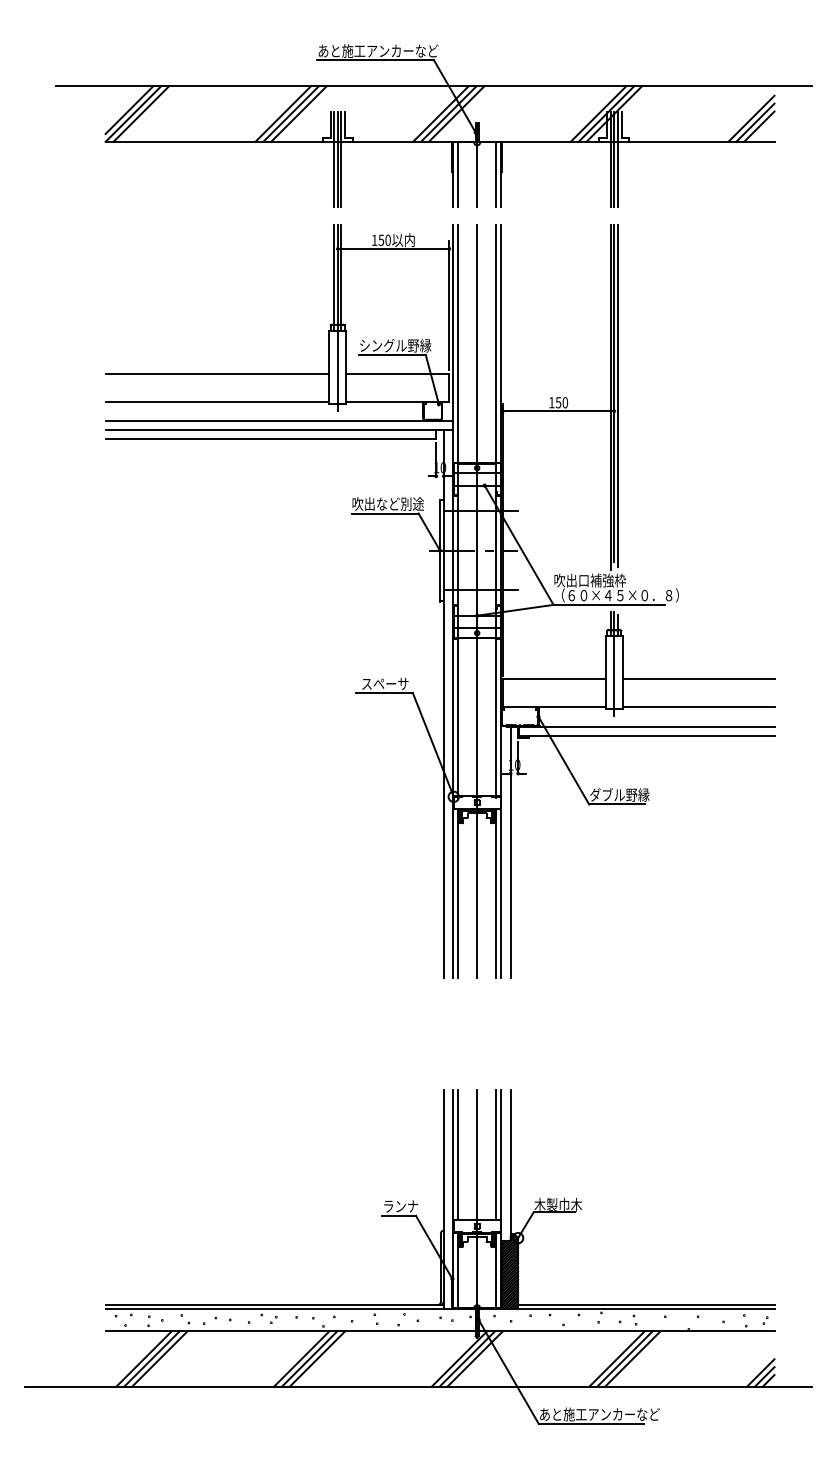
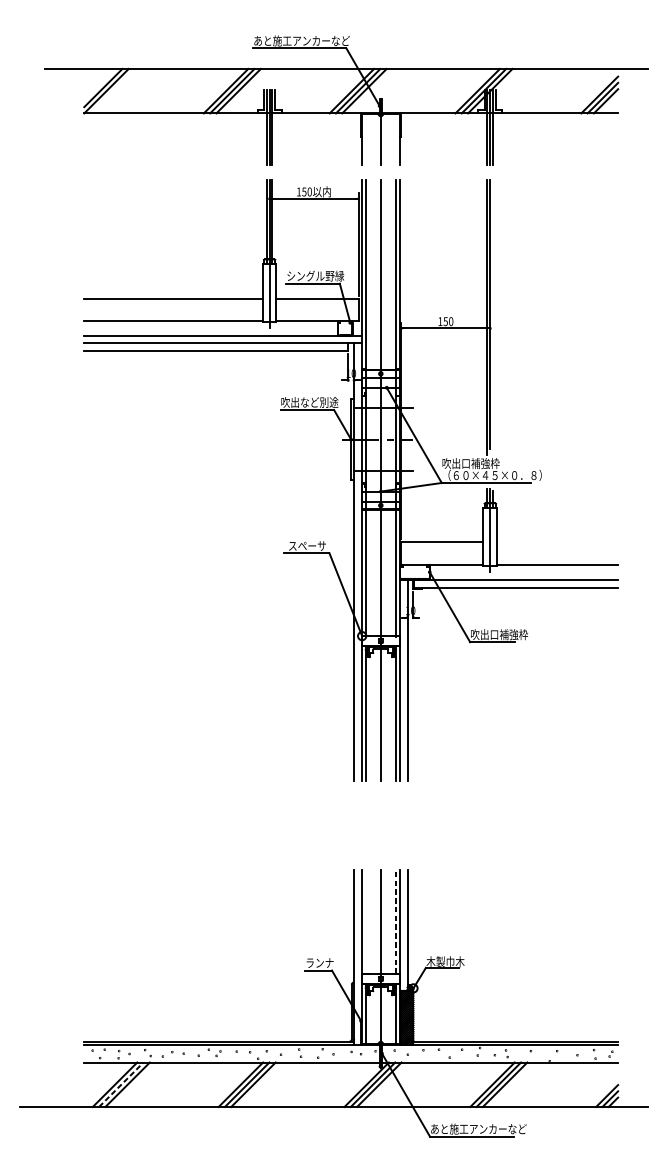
line: (141, 113) -> (112, 90), removed
line: (458, 174) -> (365, 139), removed
line: (496, 174) -> (396, 139), removed
line: (617, 395) -> (492, 315), removed
line: (698, 679) -> (557, 542), removed
text: (625, 794) -> (499, 634), ダブル野縁 -> 吹出口補強枠
line: (458, 1154) -> (365, 921), removed
line: (496, 1154) -> (396, 921), solid -> dashed
line: (152, 1358) -> (121, 1084), solid -> dashed

